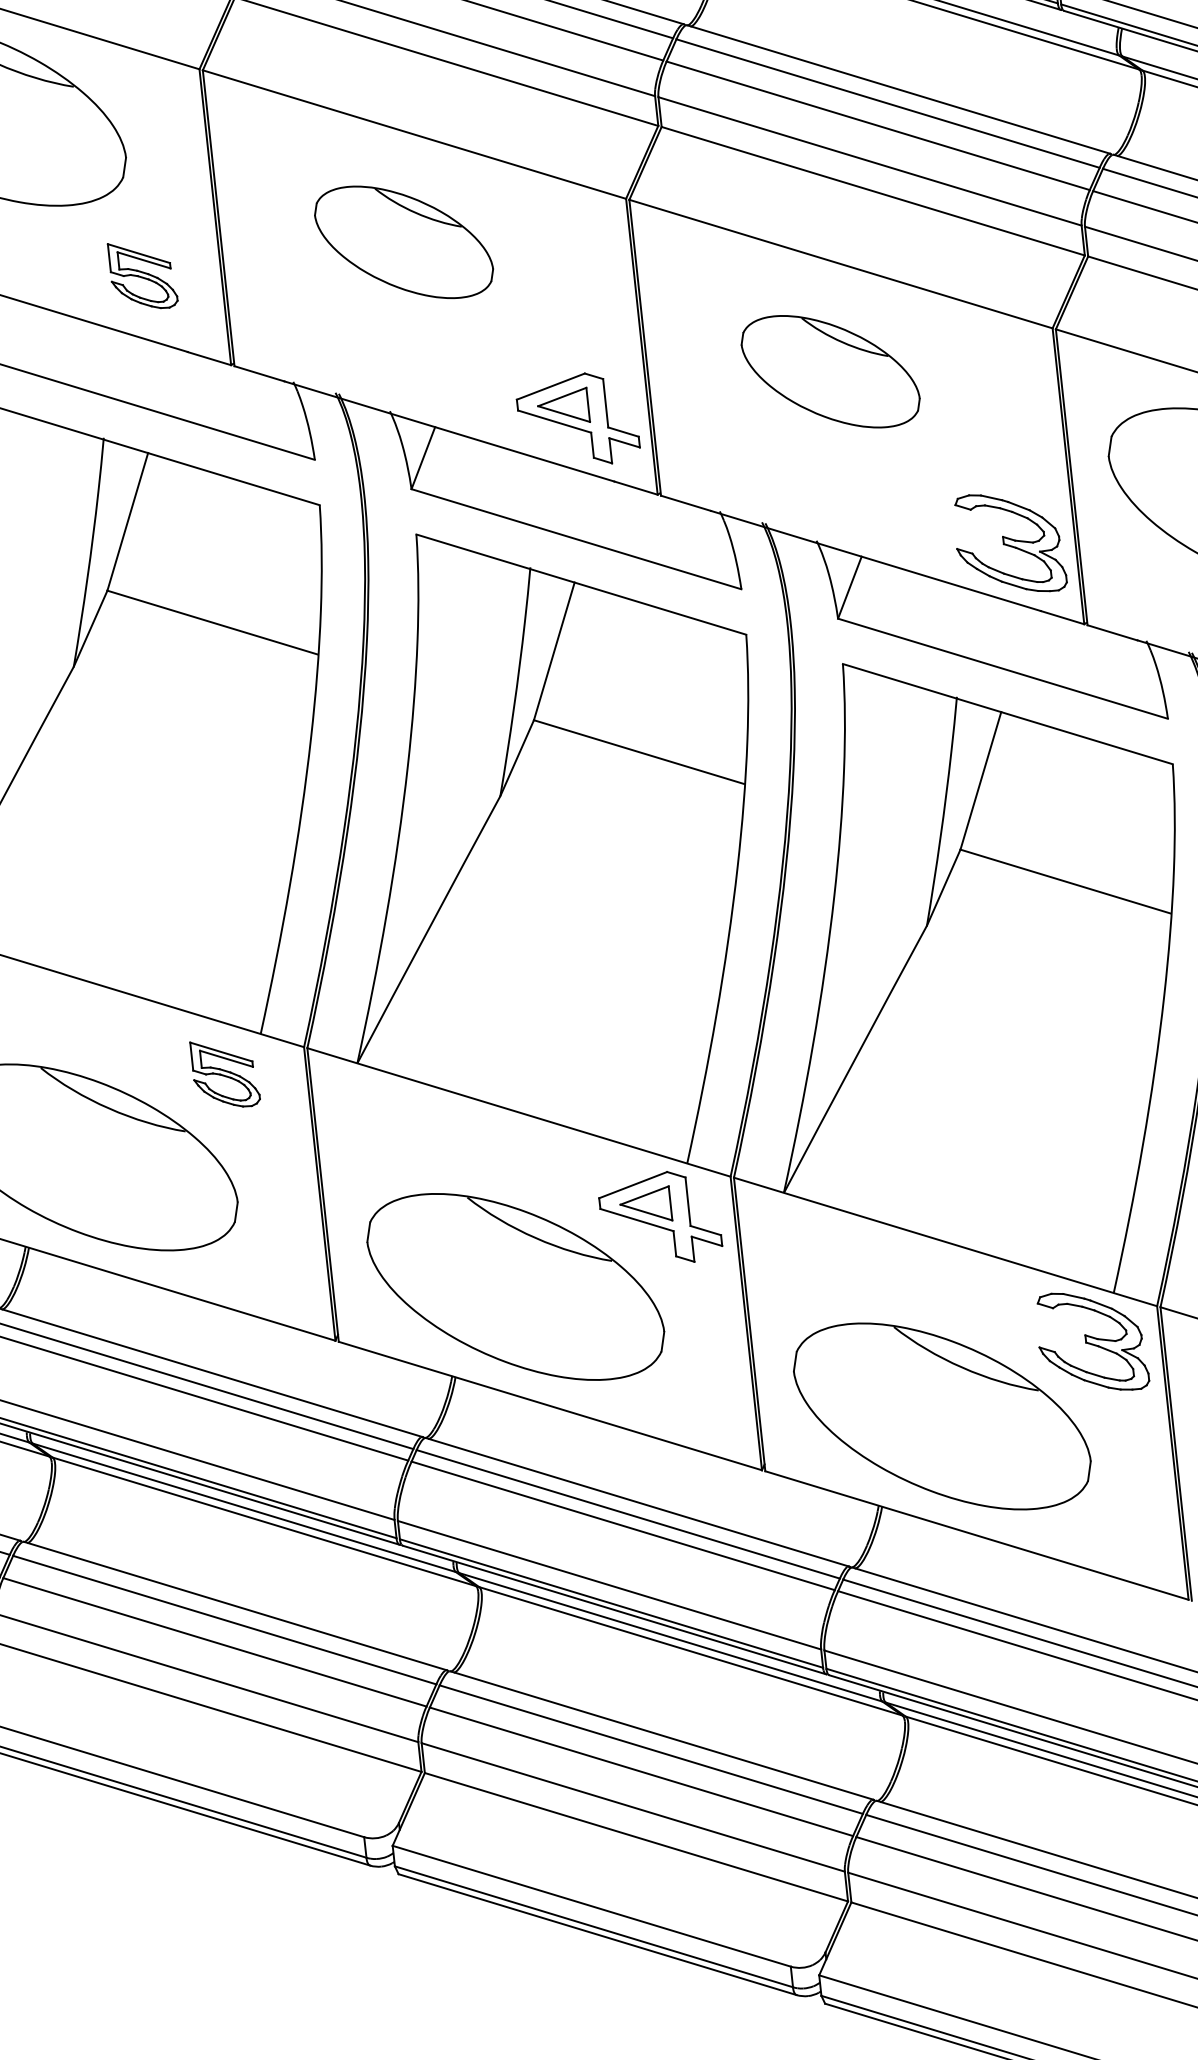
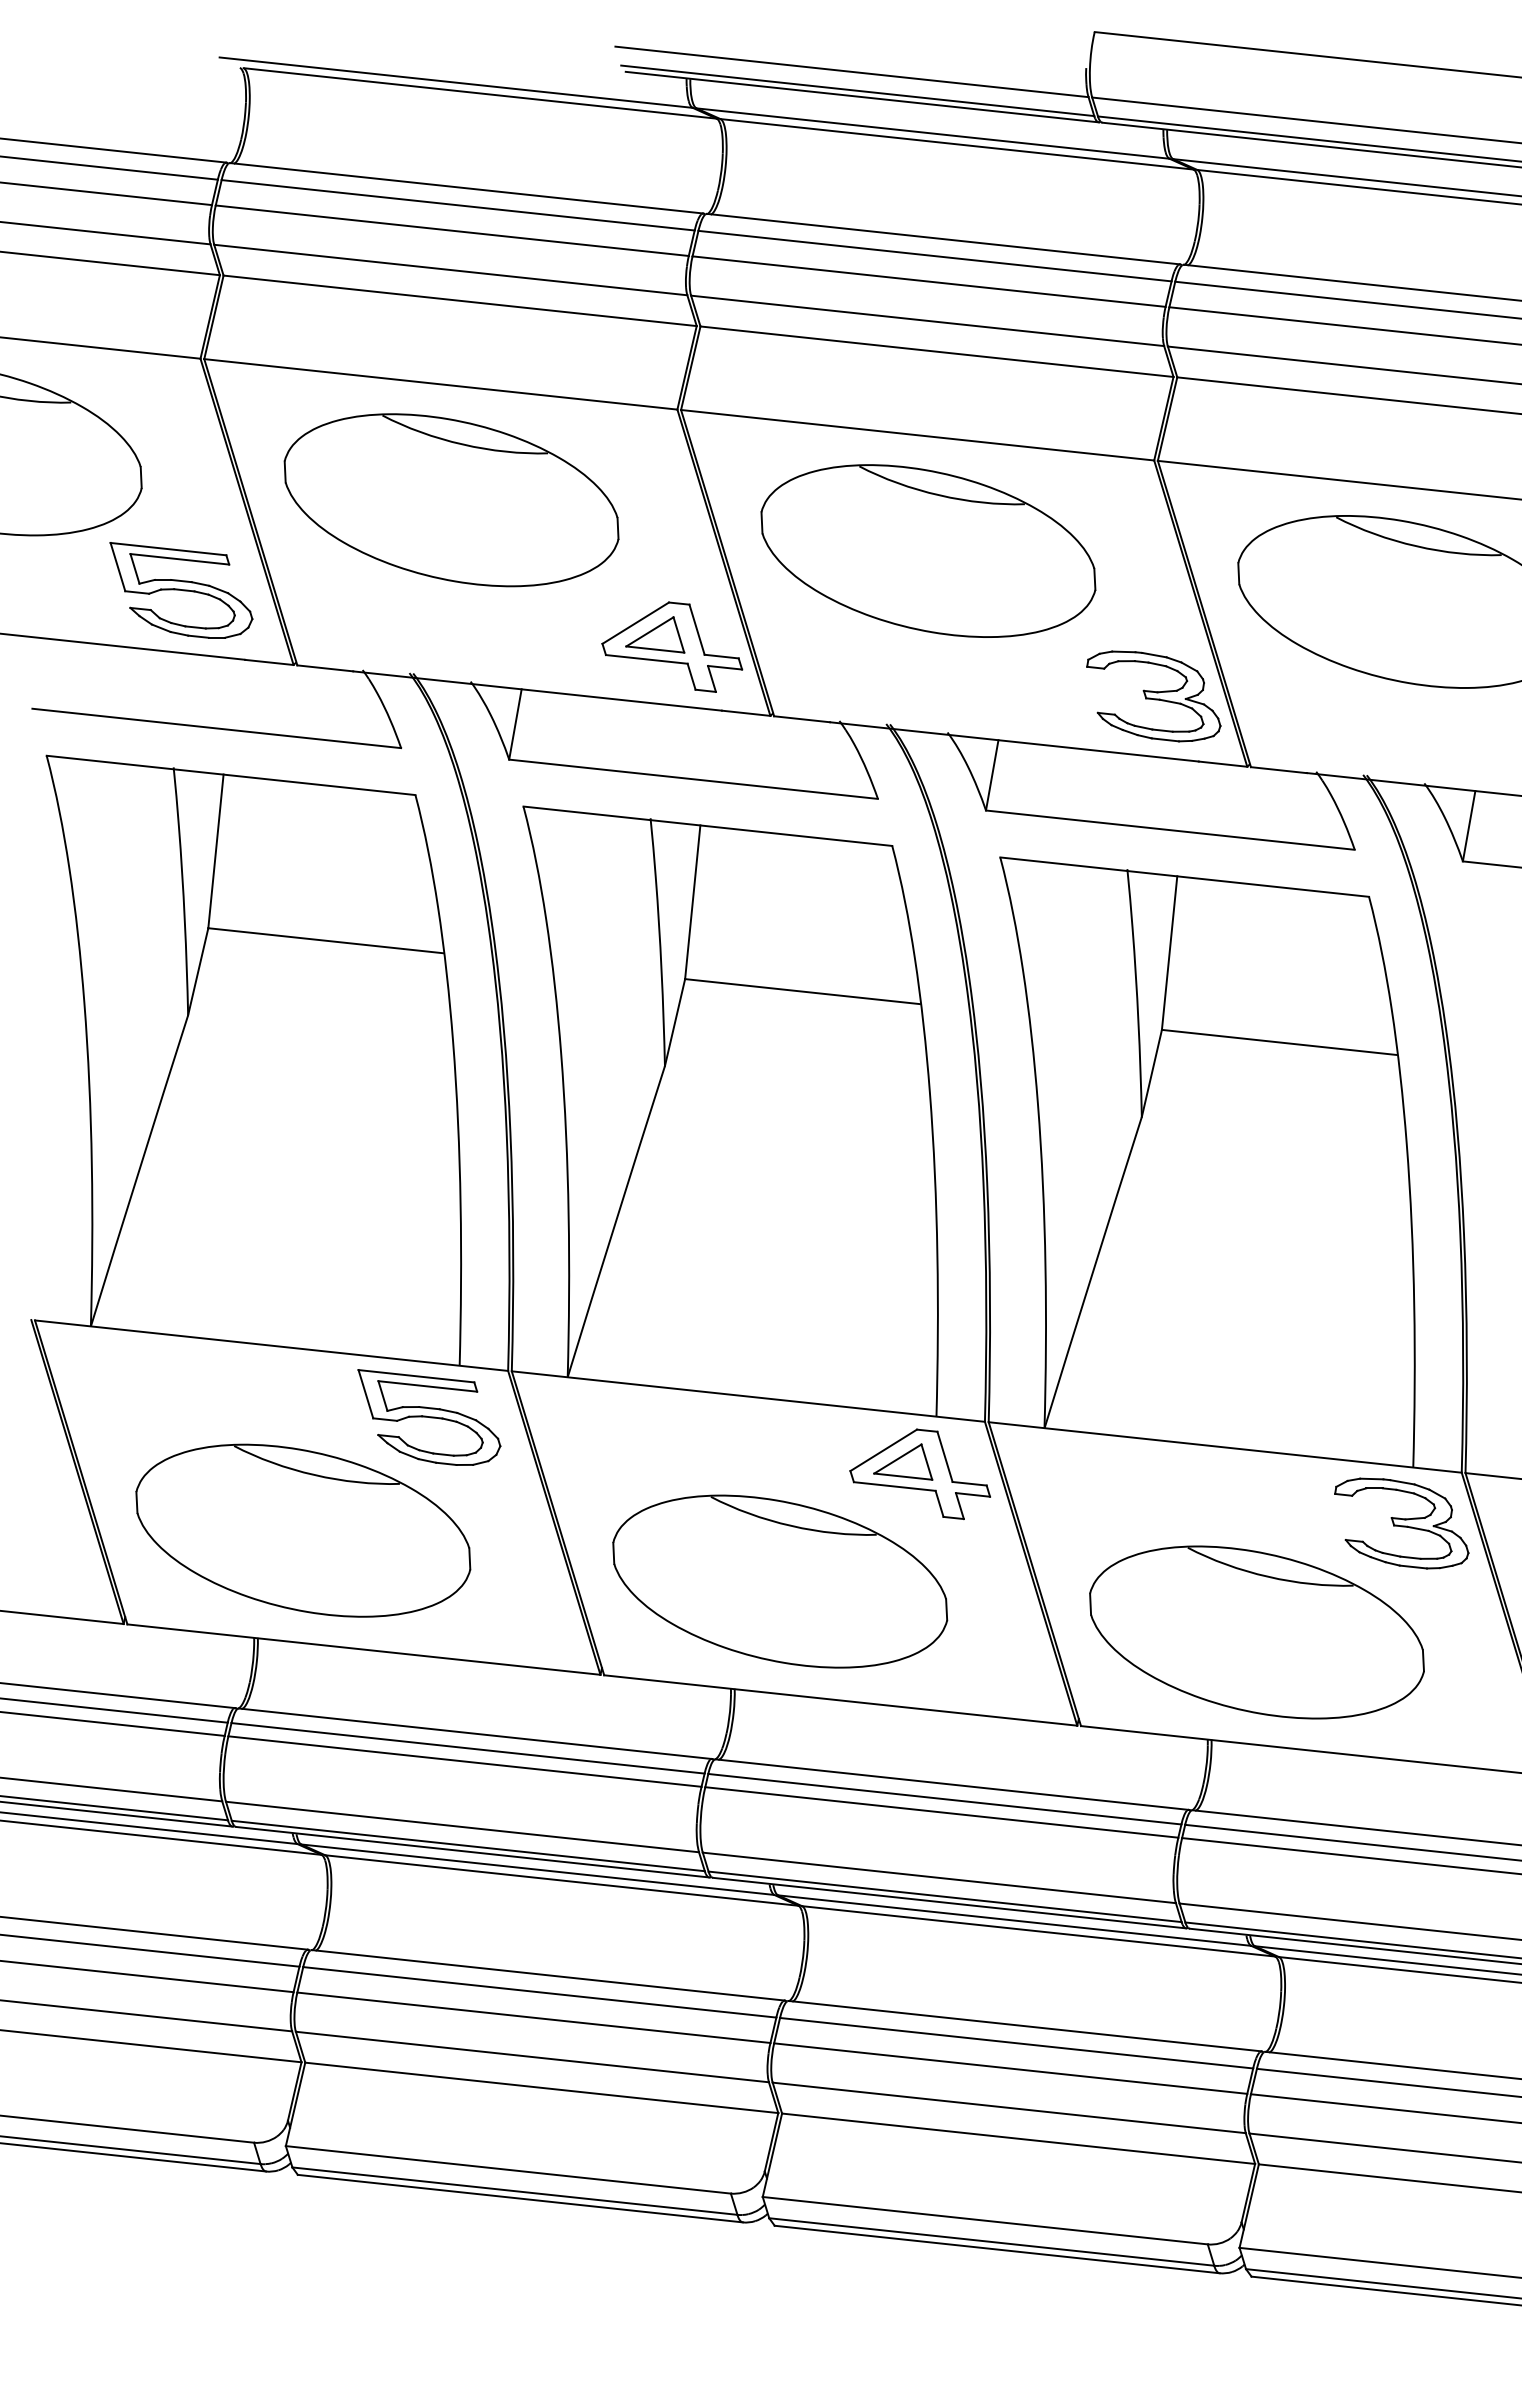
part: (403, 242) -> (451, 500), size x1.67
part: (141, 277) -> (181, 590), size x1.67
part: (830, 371) -> (928, 550), size x1.67
part: (224, 1076) -> (429, 1417), size x1.67

